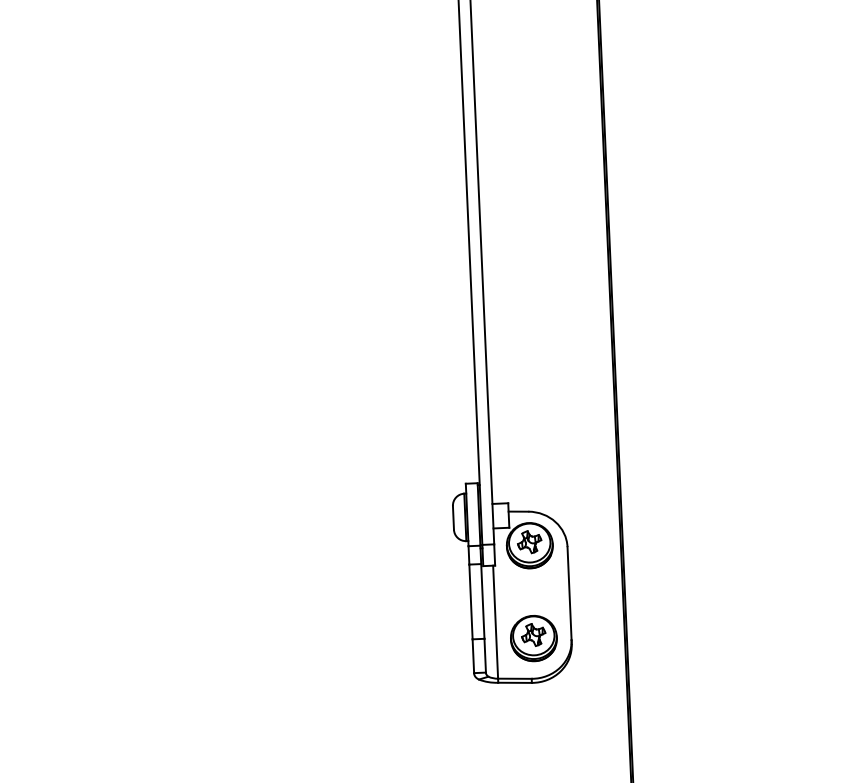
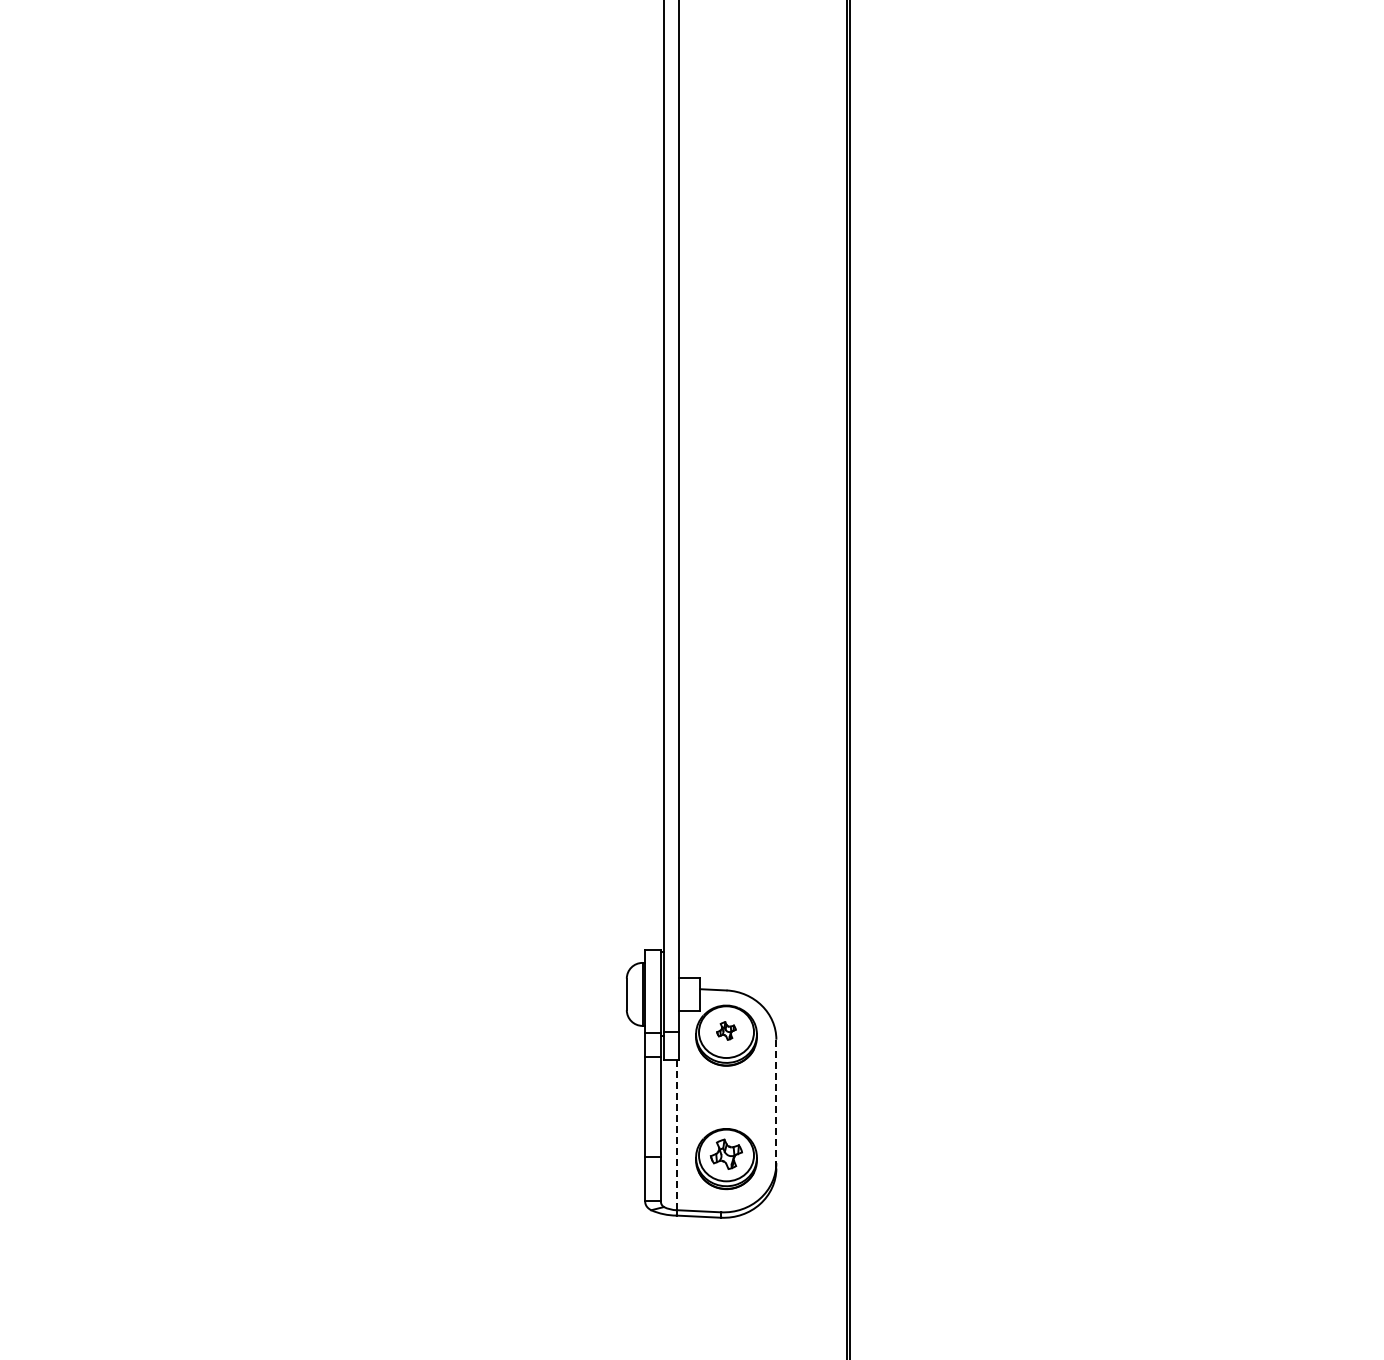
part: (529, 541) -> (726, 1030), size x0.6
line: (569, 593) -> (776, 1101), solid -> dashed
line: (495, 622) -> (676, 1135), solid -> dashed

